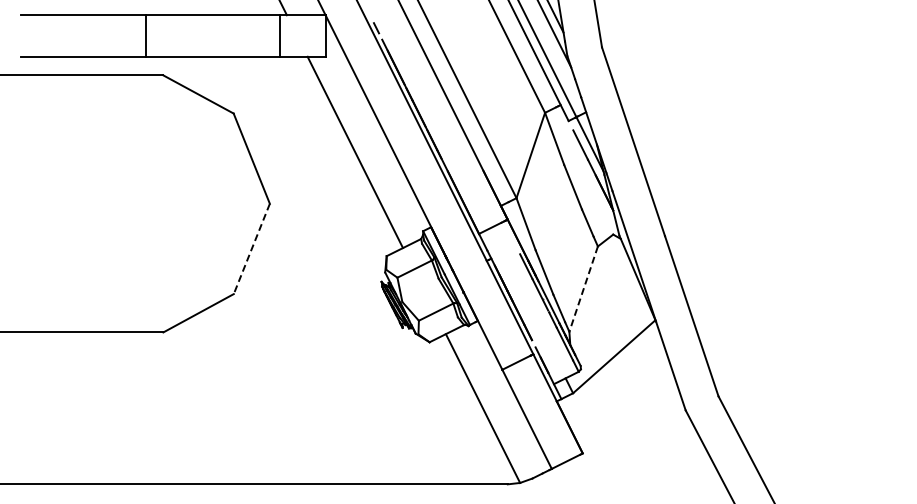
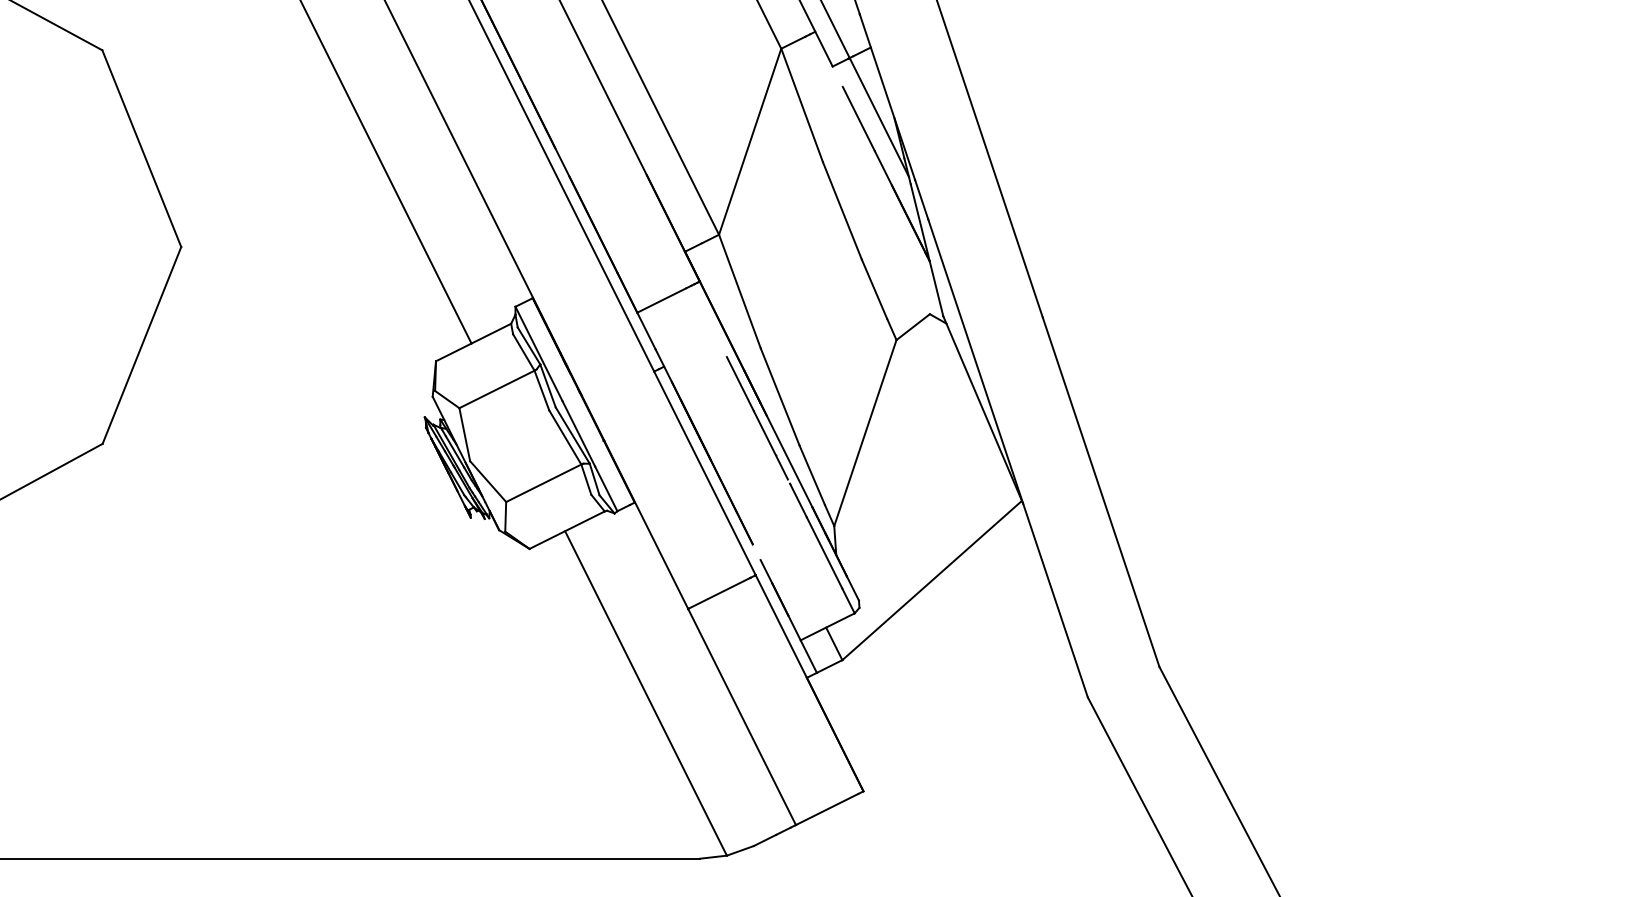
line: (251, 248) -> (141, 344), dashed -> solid
line: (583, 289) -> (865, 433), dashed -> solid

